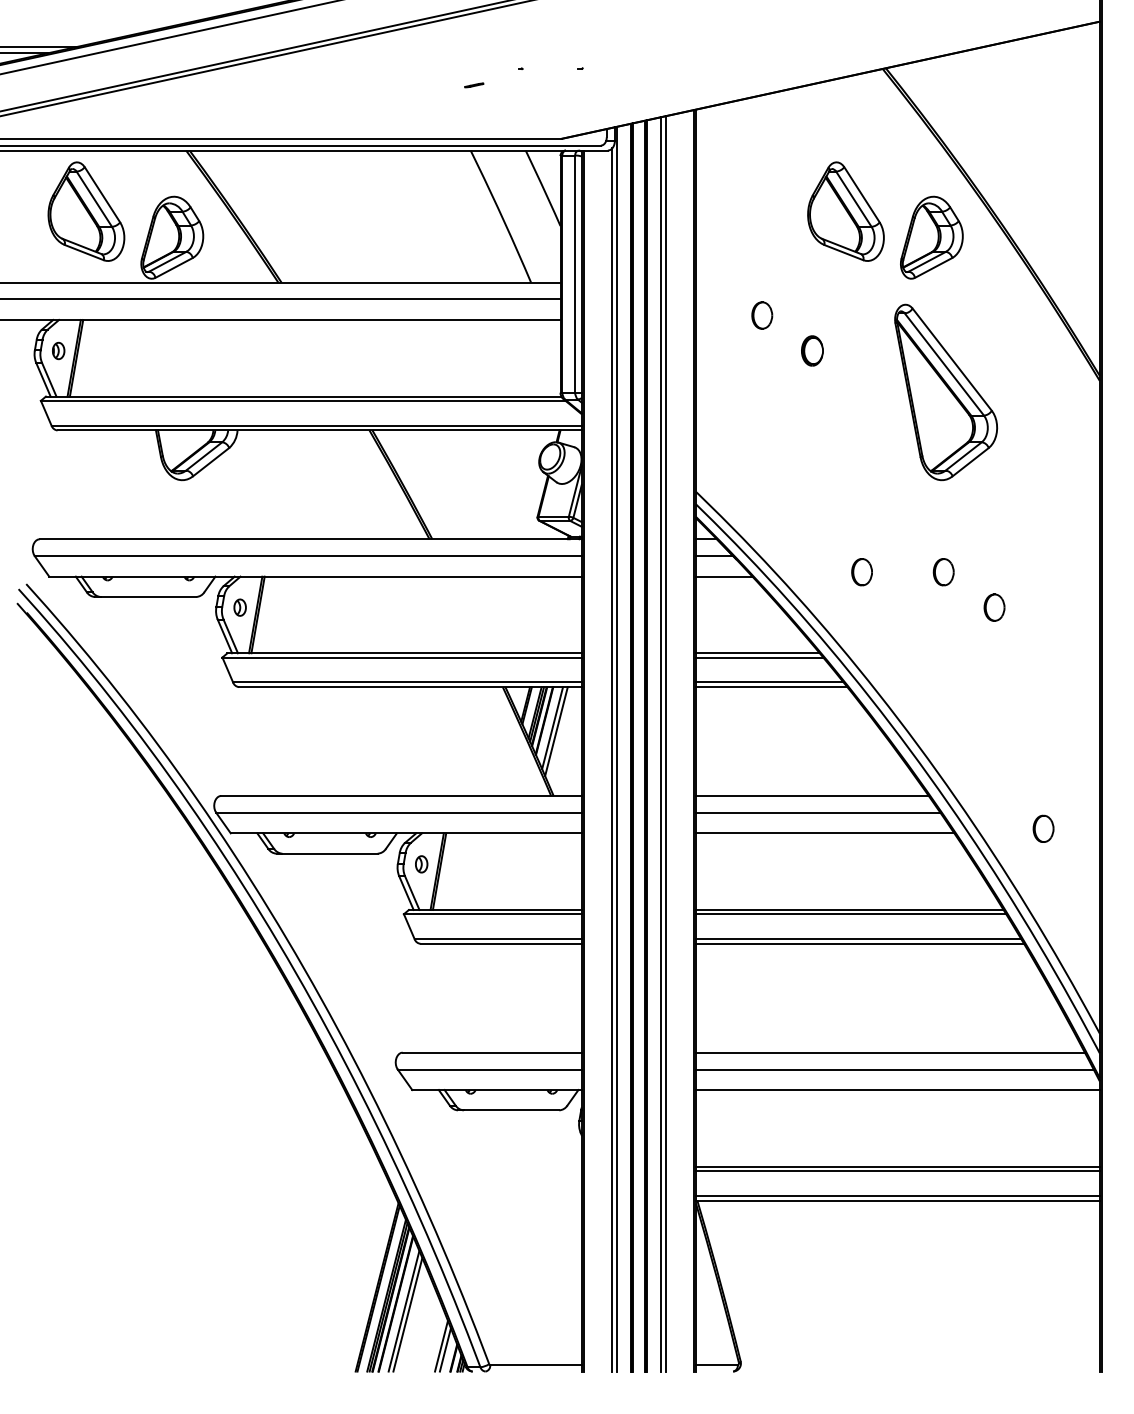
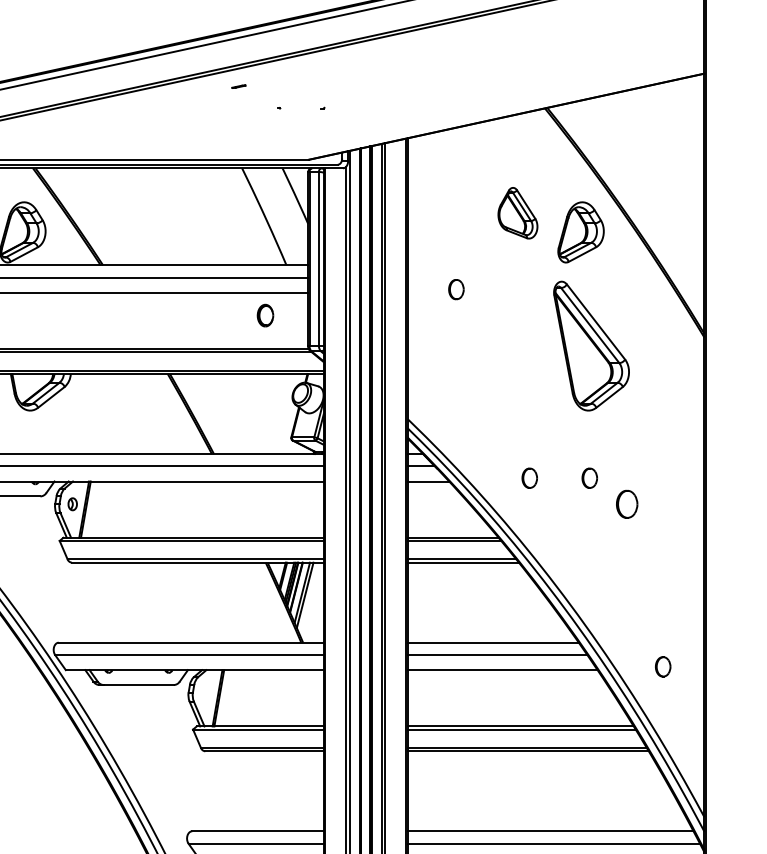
line: (474, 85) -> (239, 86), moved
part: (845, 211) -> (517, 213), size x0.7
part: (812, 350) -> (265, 315), moved
part: (994, 607) -> (627, 504), size x1.4
part: (421, 864) -> (205, 693), removed

